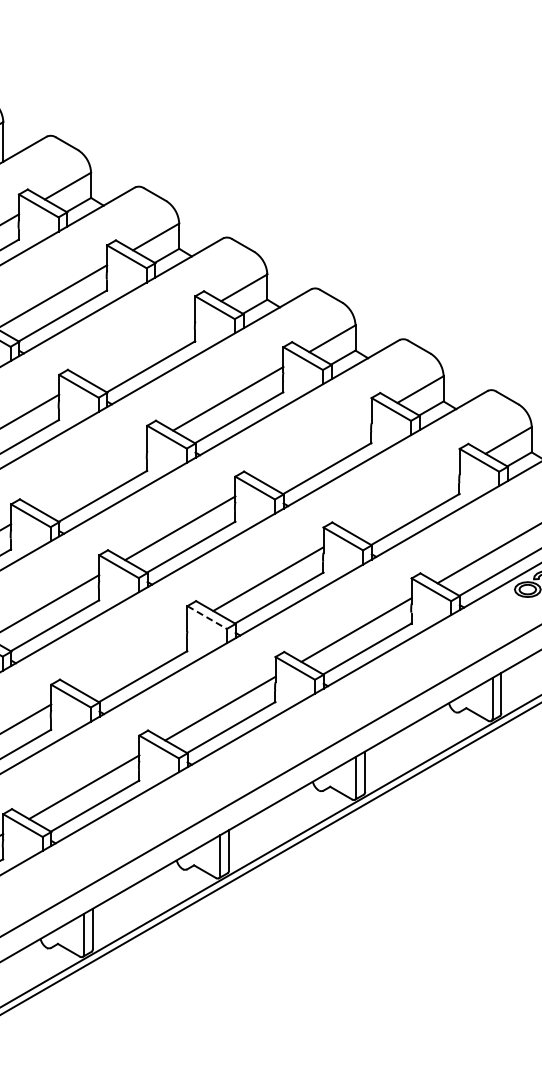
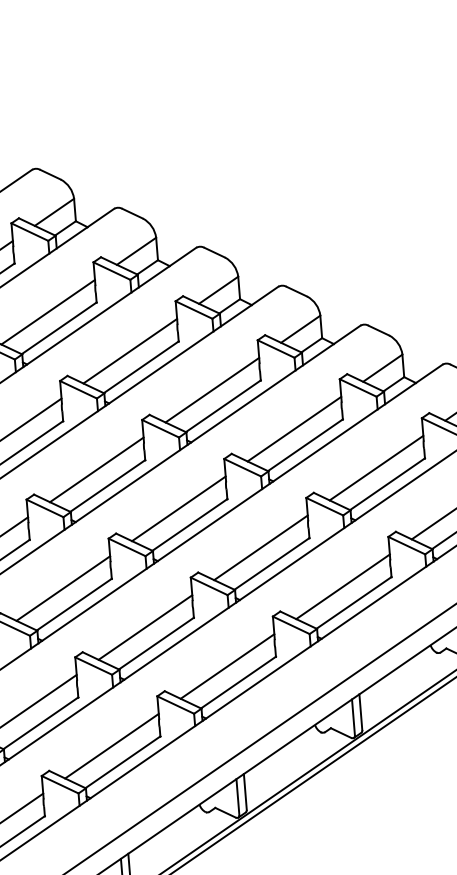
line: (140, 347) -> (130, 350), added
line: (316, 449) -> (294, 428), added
line: (91, 477) -> (96, 470), added
line: (404, 500) -> (376, 468), added
line: (207, 617) -> (209, 586), dashed -> solid
line: (132, 657) -> (145, 627), added

